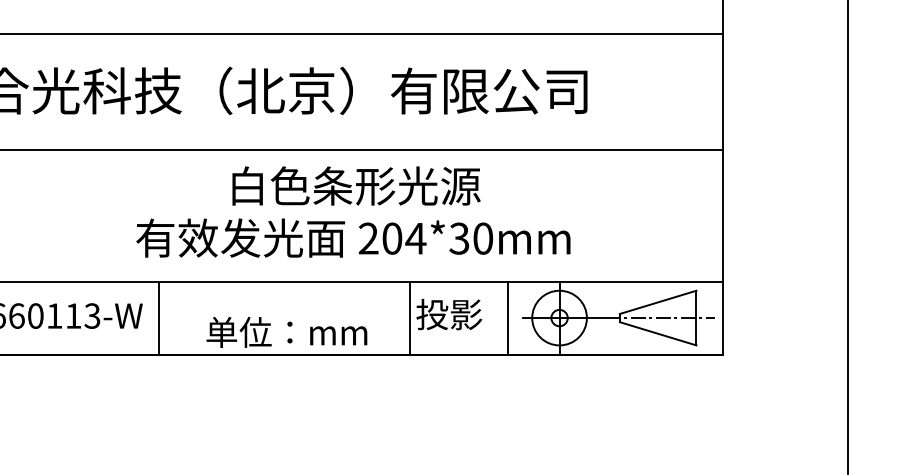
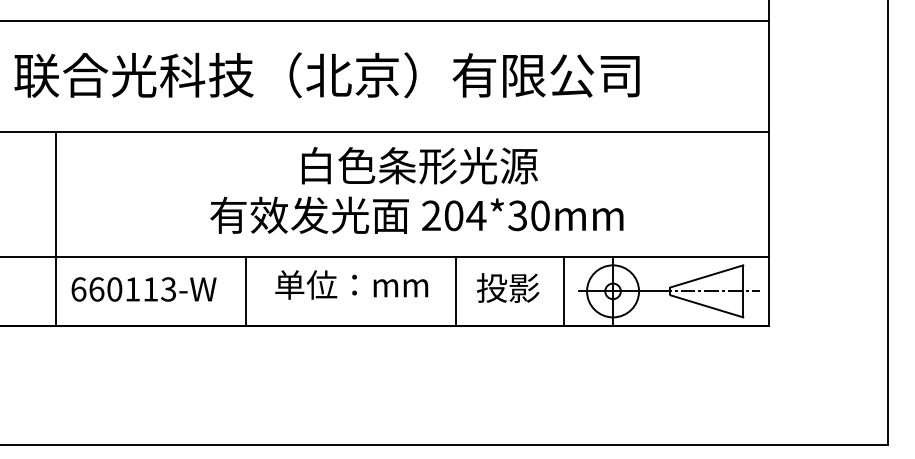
line: (159, 318) -> (246, 291), moved
line: (409, 318) -> (455, 291), moved
text: (286, 331) -> (351, 284), moved

